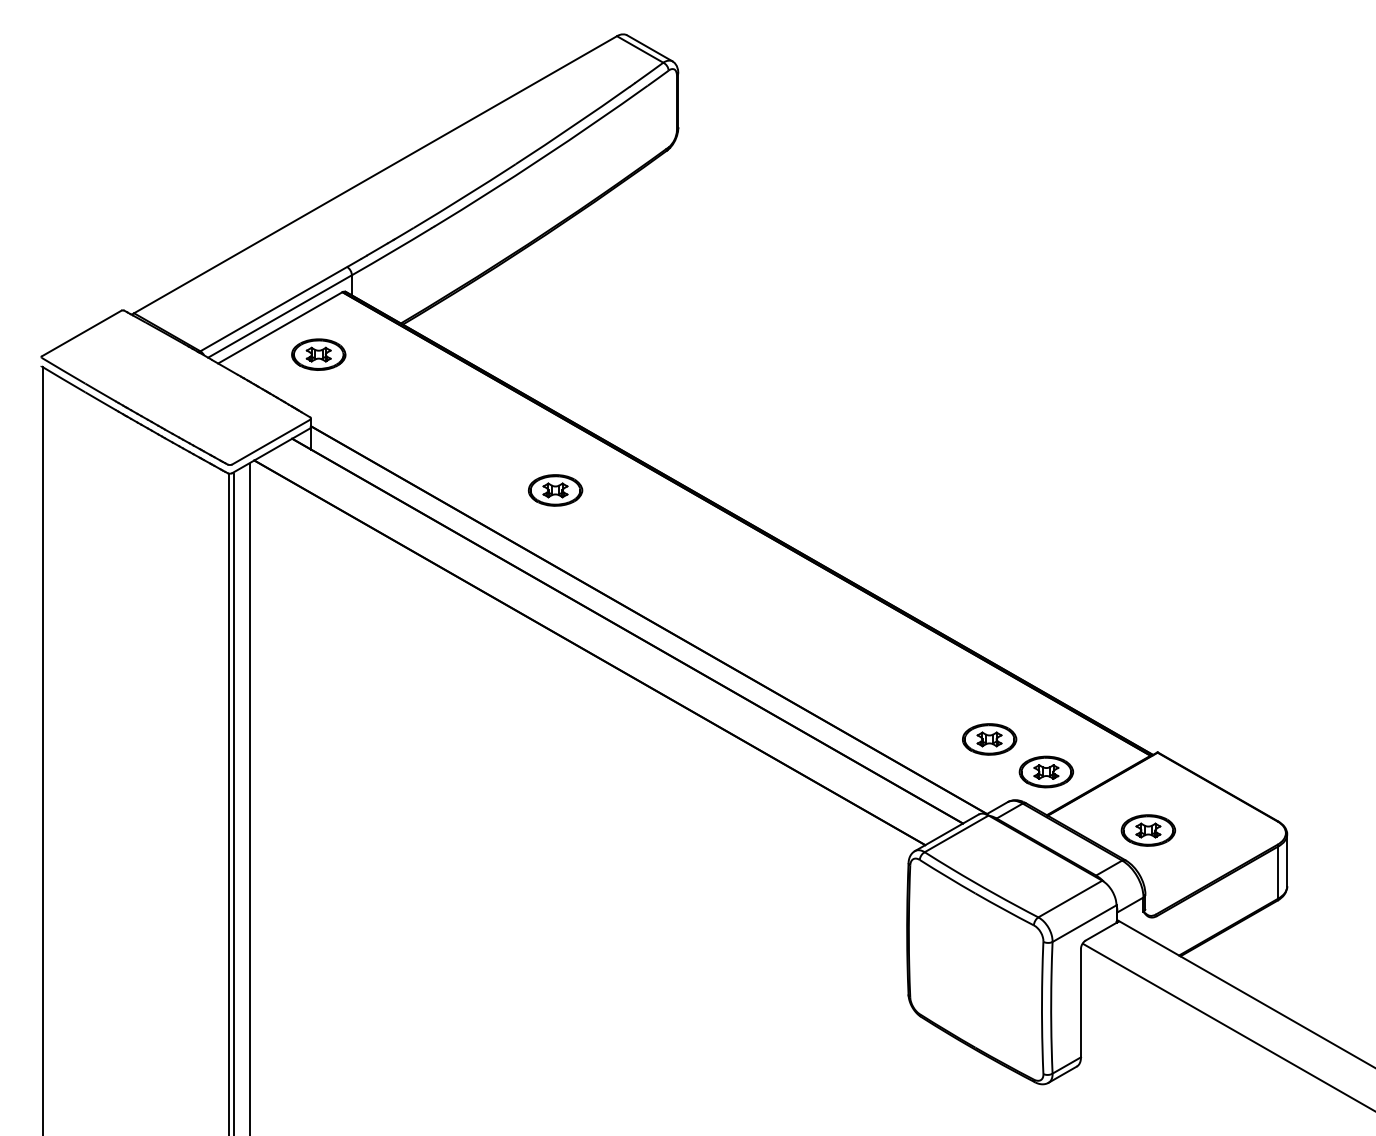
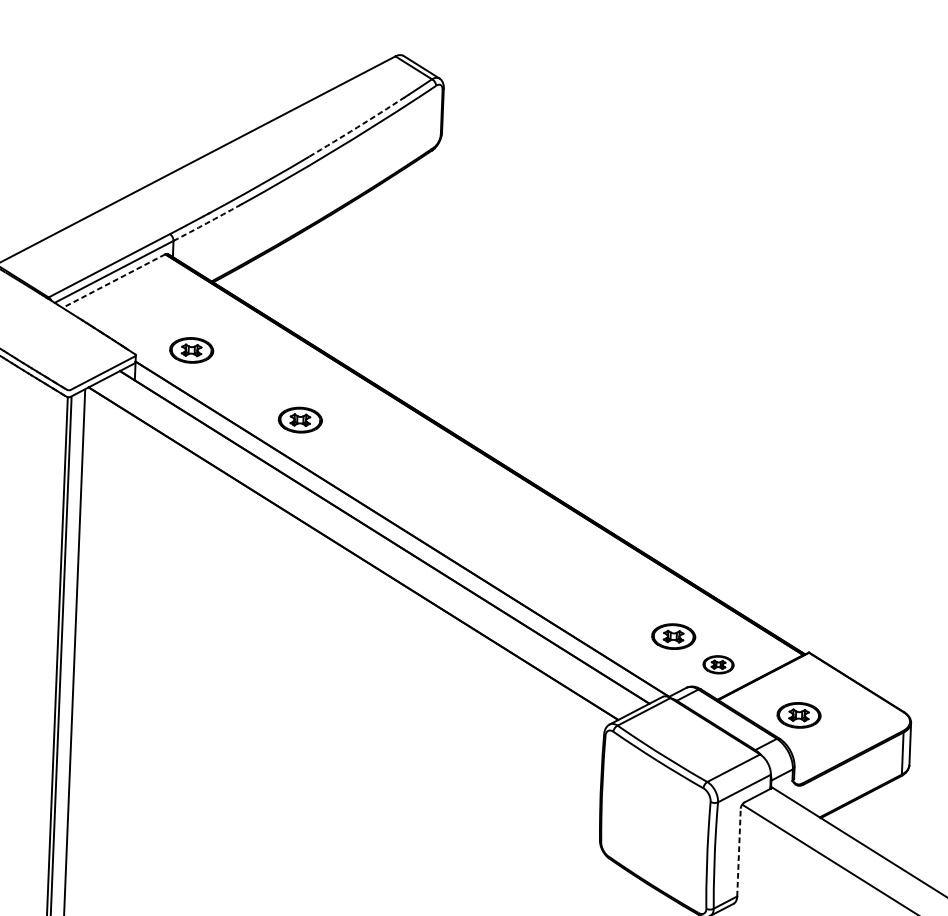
arc: (573, 126) -> (357, 127), solid -> dashed
arc: (392, 251) -> (207, 223), solid -> dashed
line: (280, 327) -> (114, 280), solid -> dashed
part: (318, 354) -> (191, 350), moved
part: (555, 490) -> (300, 420), moved
part: (1046, 771) -> (718, 664), size x0.7
line: (1080, 1002) -> (738, 852), solid -> dashed

